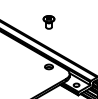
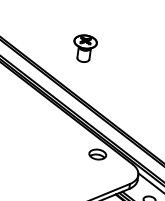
part: (48, 22) -> (83, 48), moved

